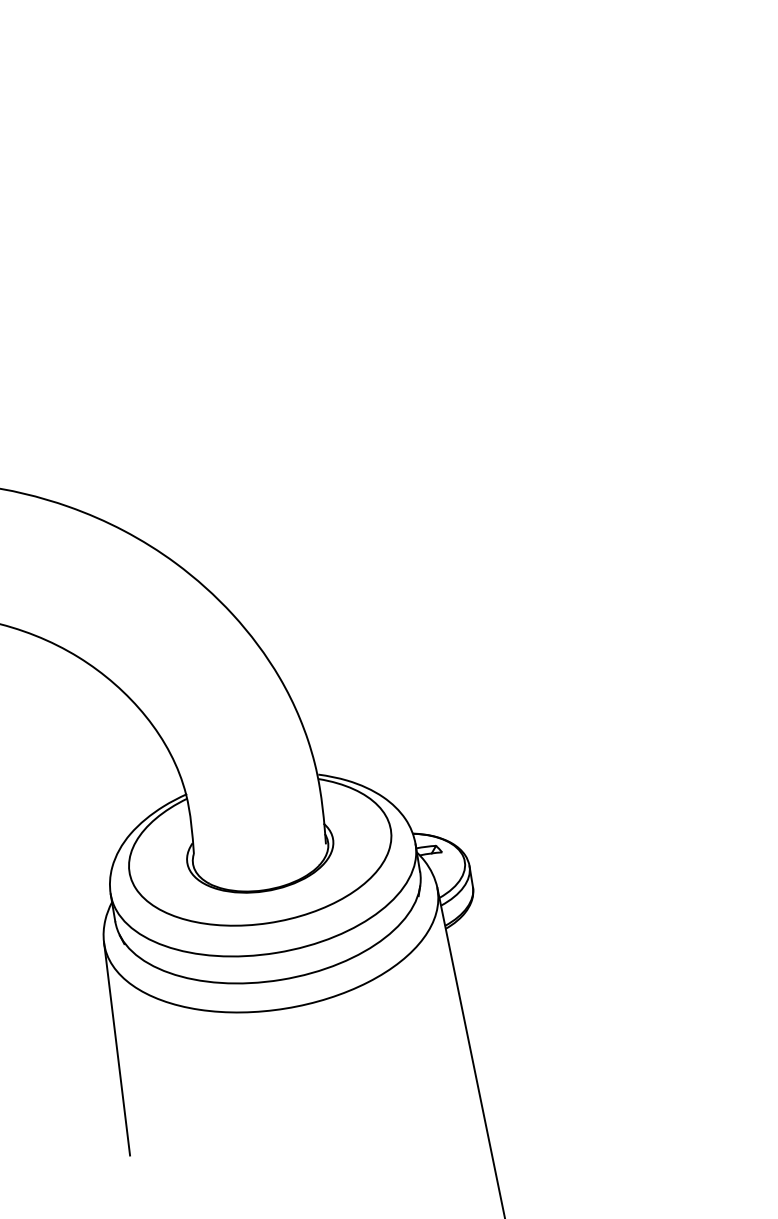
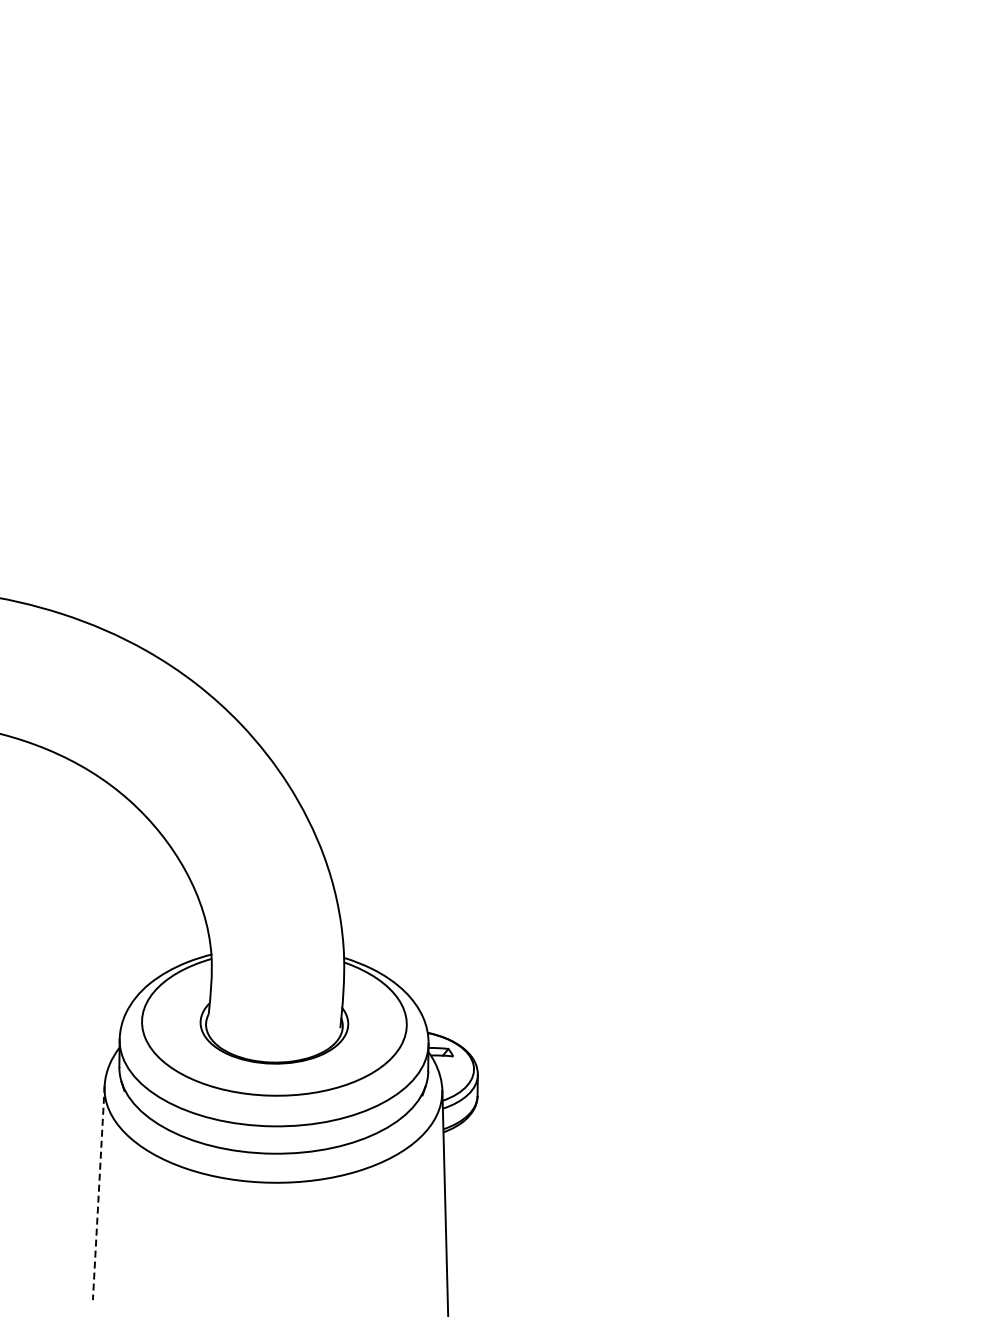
line: (116, 1049) -> (98, 1193), solid -> dashed

